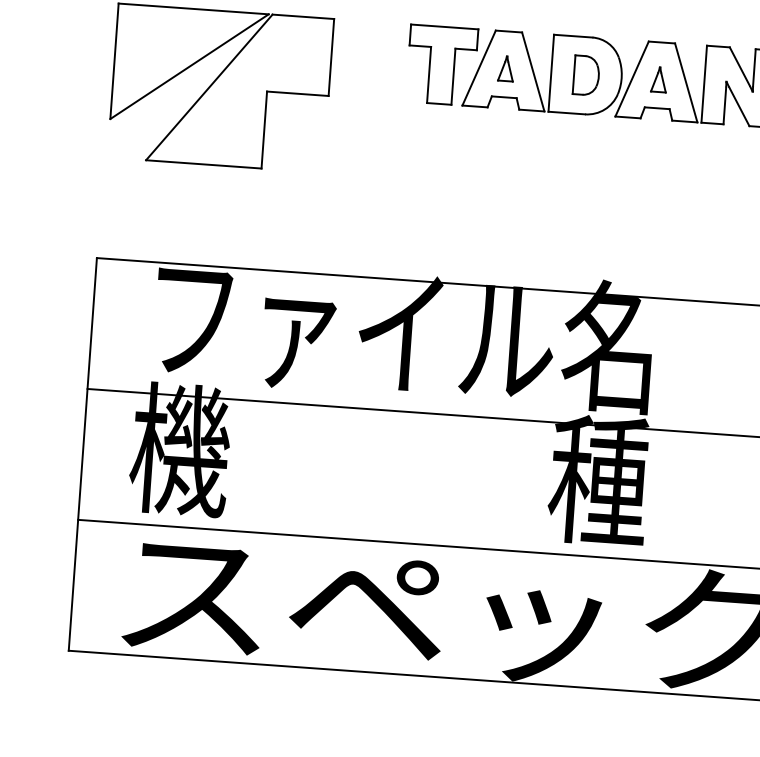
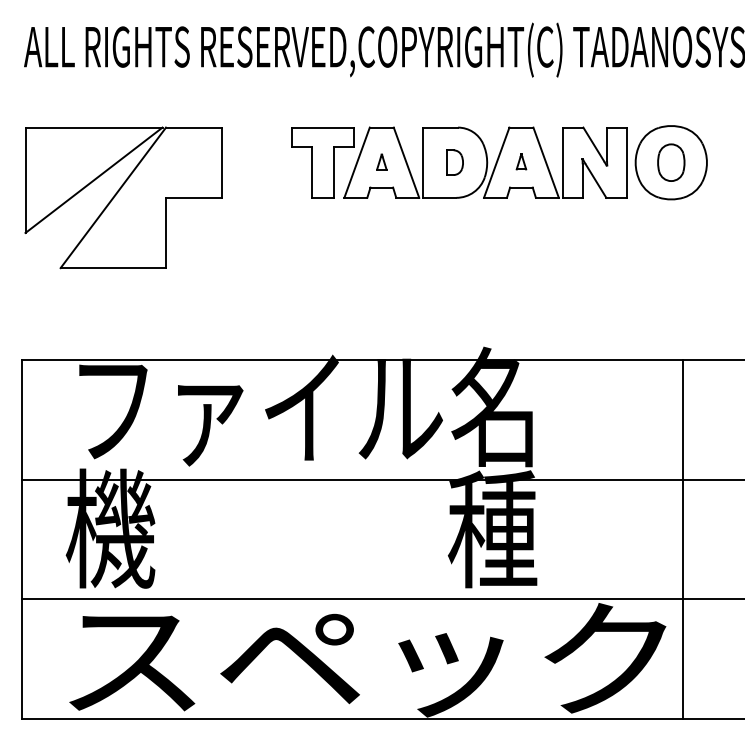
part: (505, 68) -> (381, 161), size x0.7
part: (586, 75) -> (455, 162), size x0.7
part: (659, 79) -> (521, 161), size x0.7

